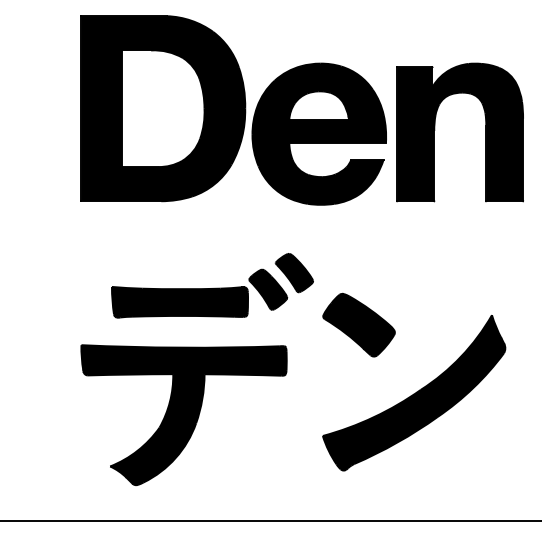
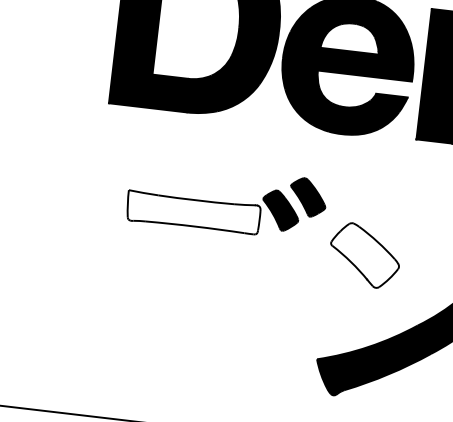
fill: (179, 301) -> (192, 212), removed
fill: (358, 324) -> (364, 254), removed
part: (183, 415) -> (183, 323), removed

